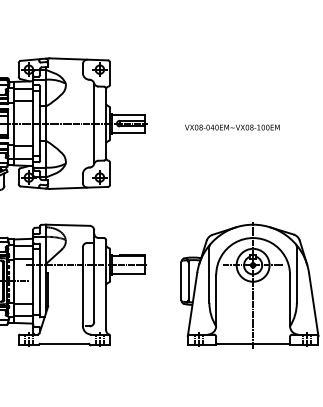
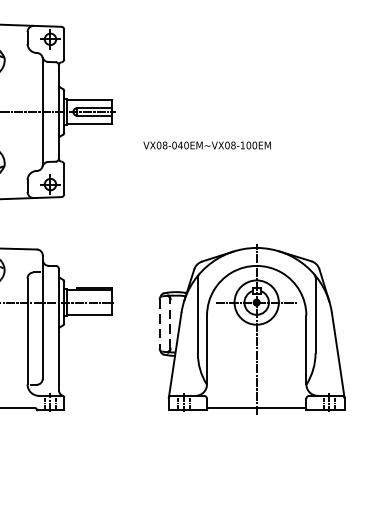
text: (232, 127) -> (207, 145), moved
line: (188, 280) -> (169, 323), solid -> dashed
line: (181, 281) -> (160, 324), solid -> dashed

